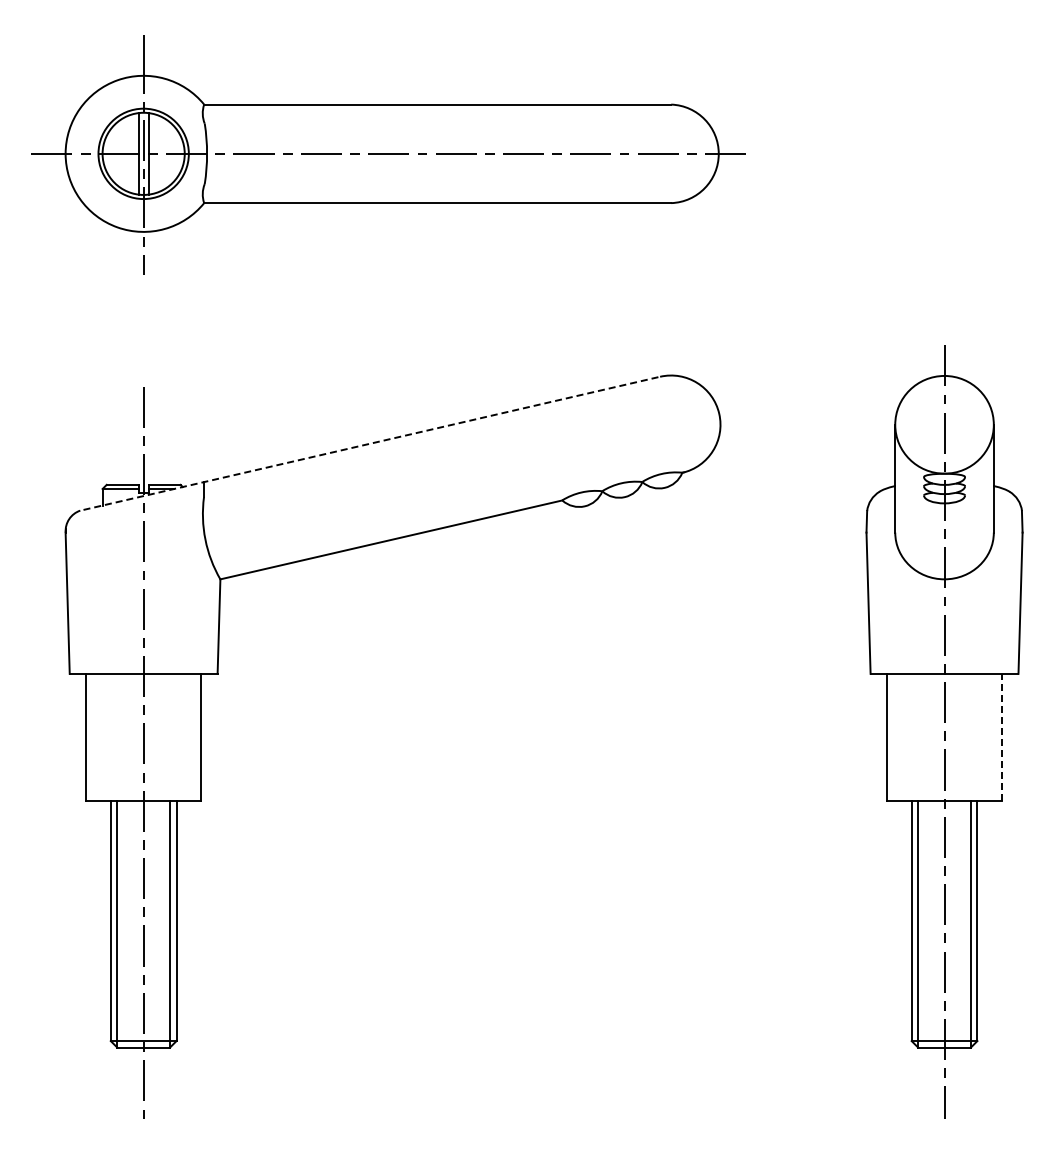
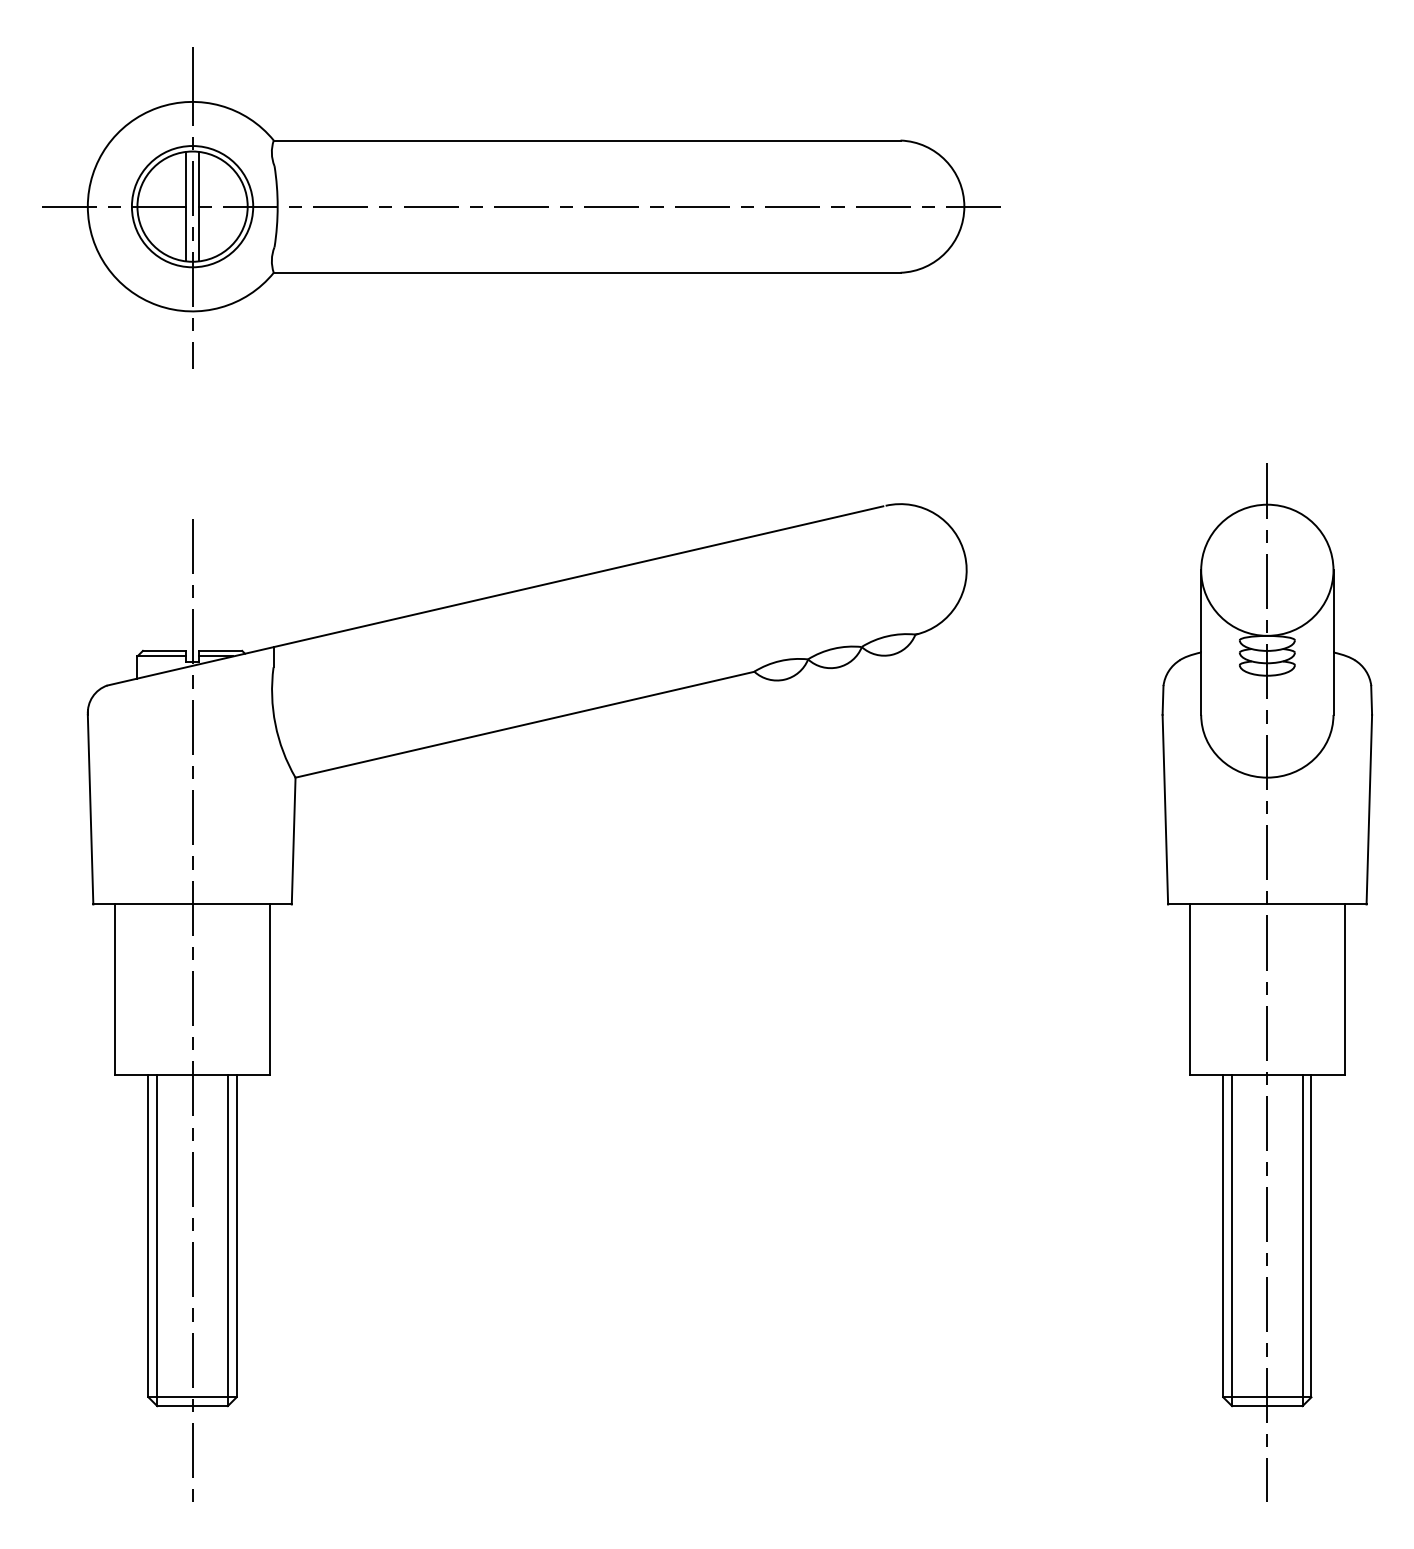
line: (369, 443) -> (495, 595), dashed -> solid
line: (1002, 737) -> (1345, 989), dashed -> solid

